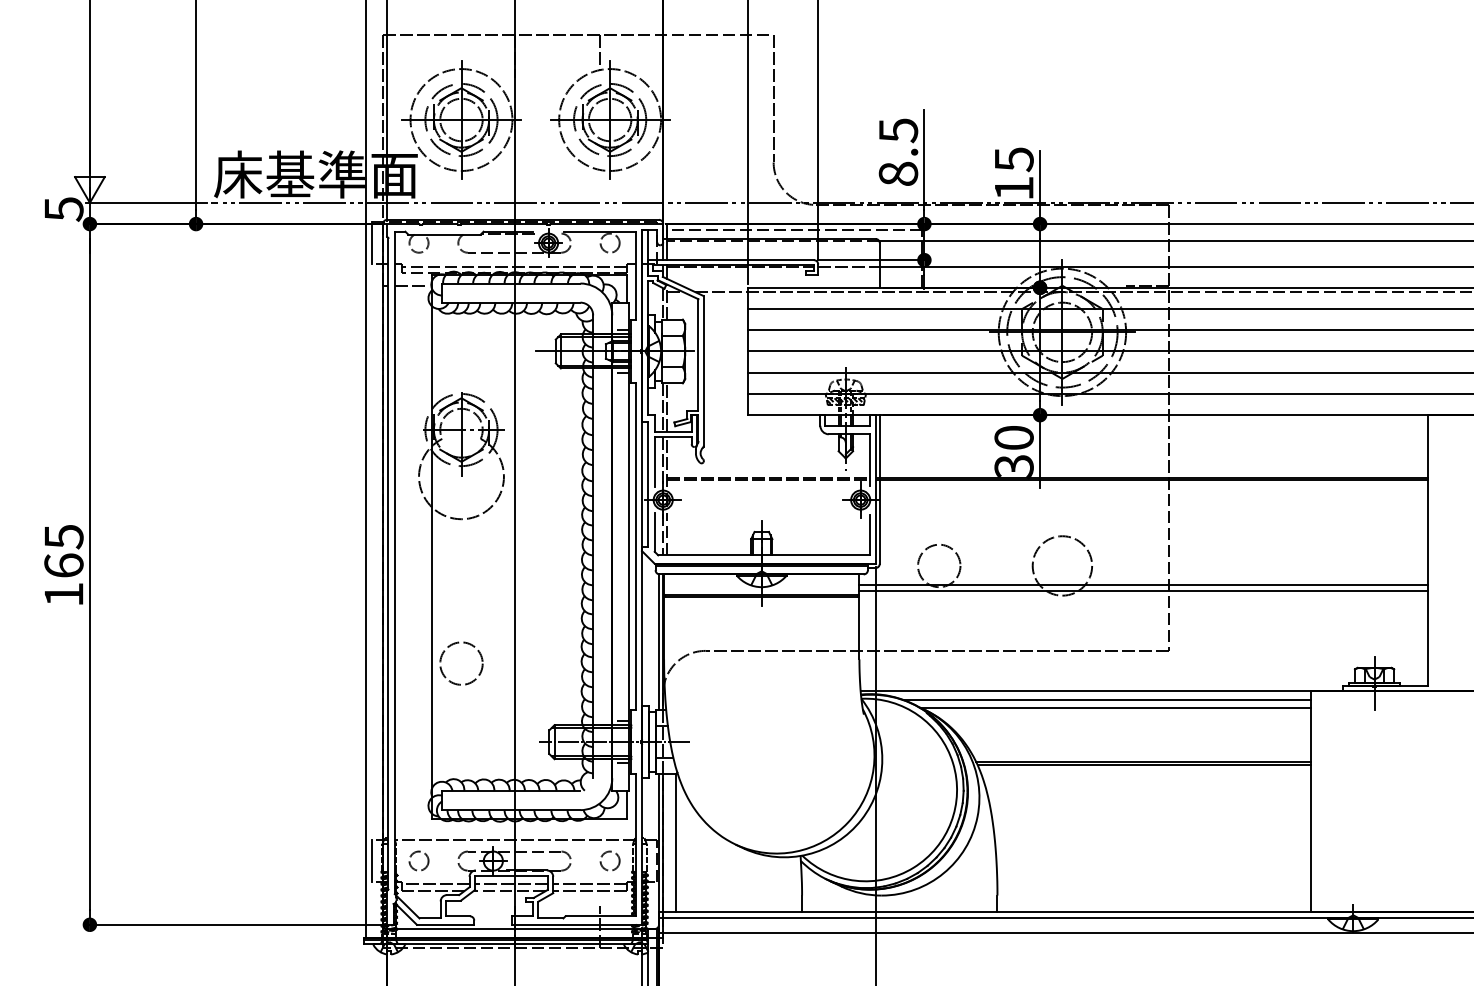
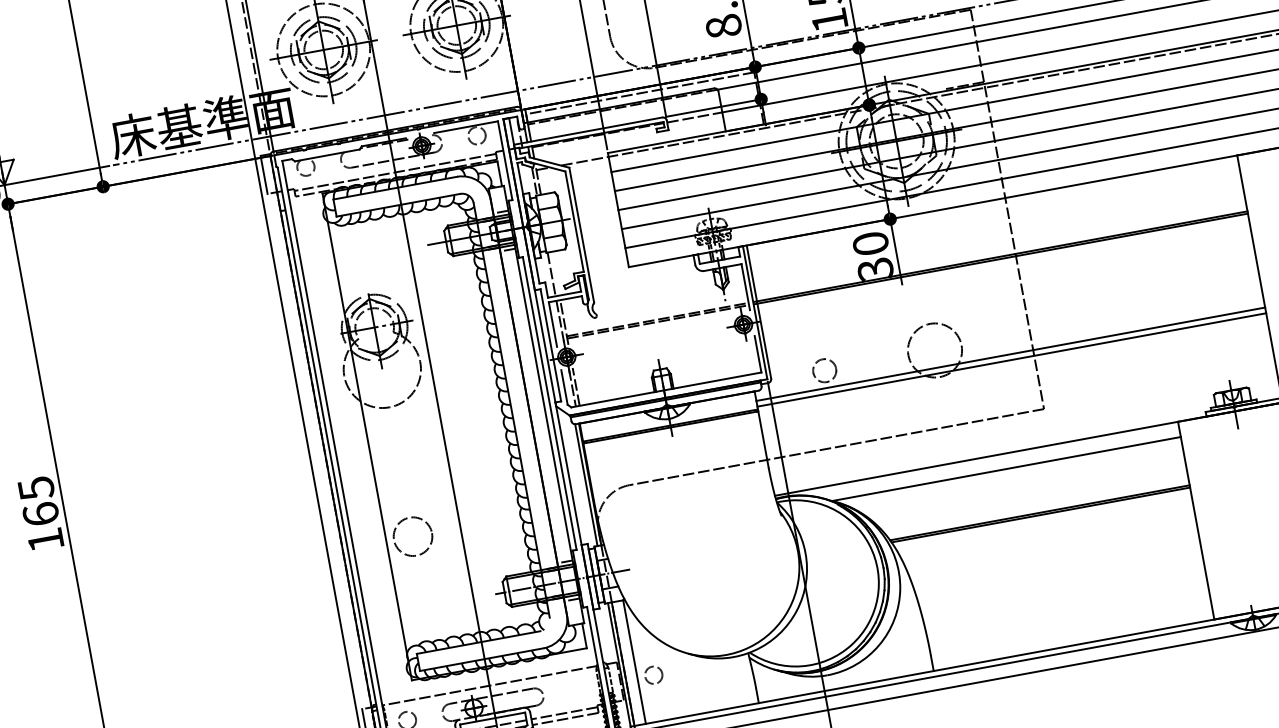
line: (409, 285) -> (304, 206), removed
line: (667, 407) -> (555, 273), removed
circle: (939, 565) -> (824, 370), size x0.6
line: (1106, 699) -> (996, 462), removed
circle: (609, 860) -> (653, 674), moved

